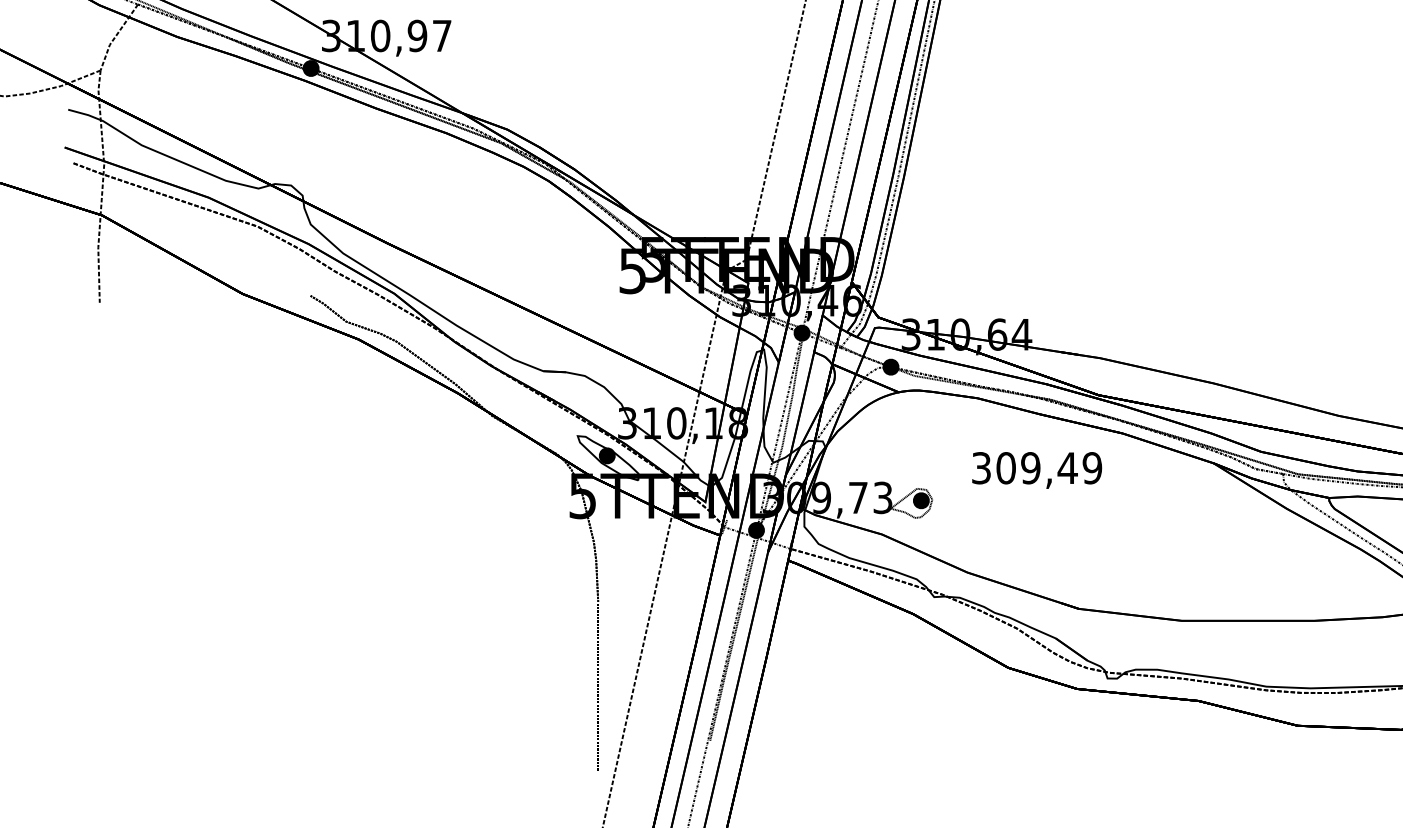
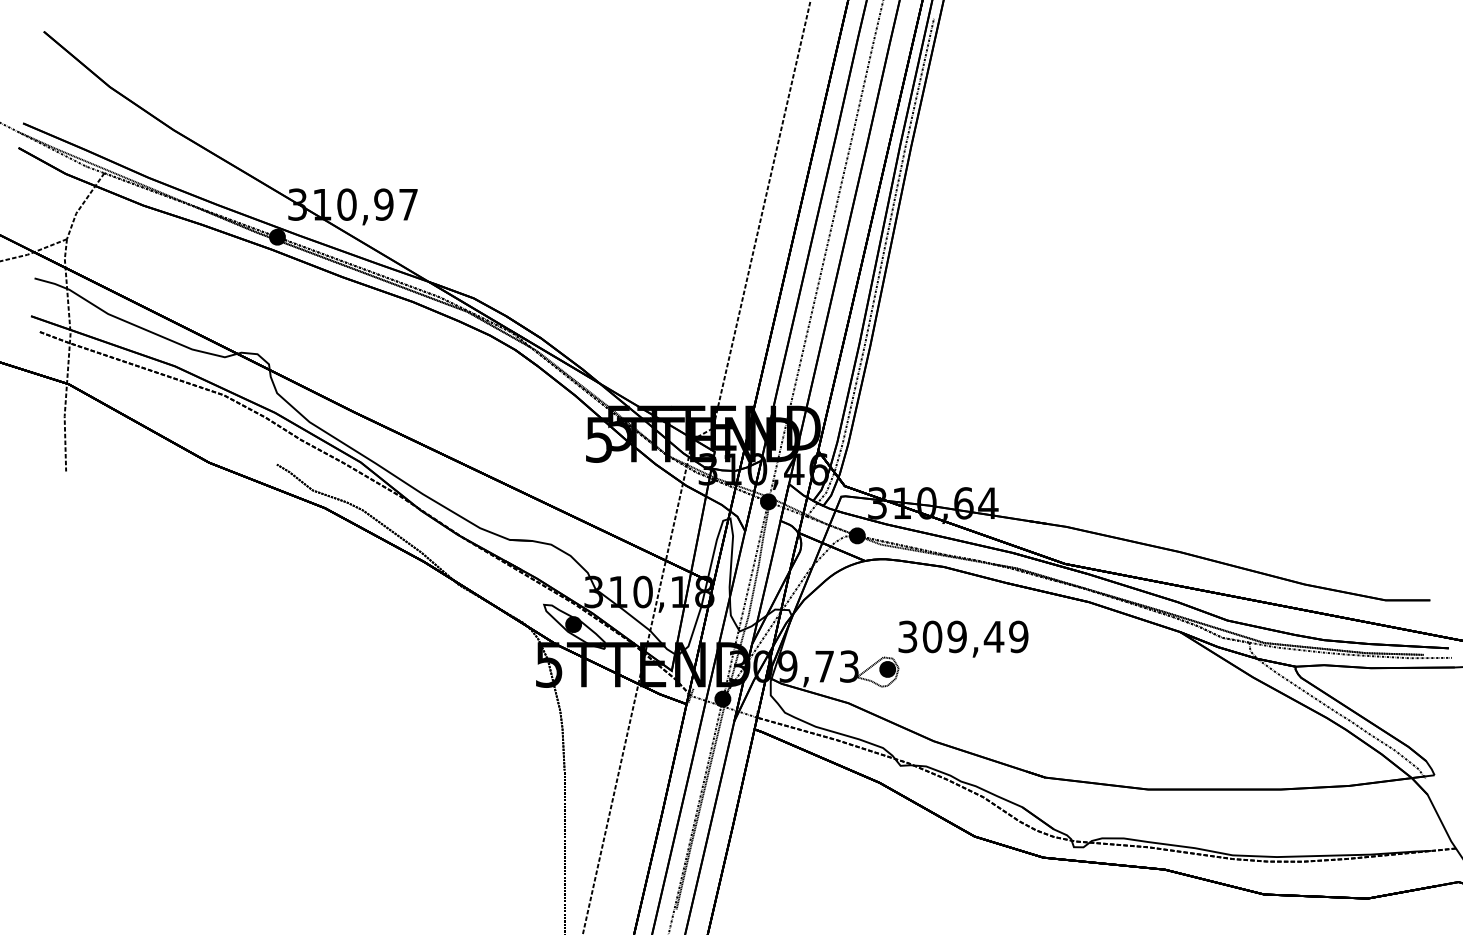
text: (1037, 469) -> (963, 638), moved

